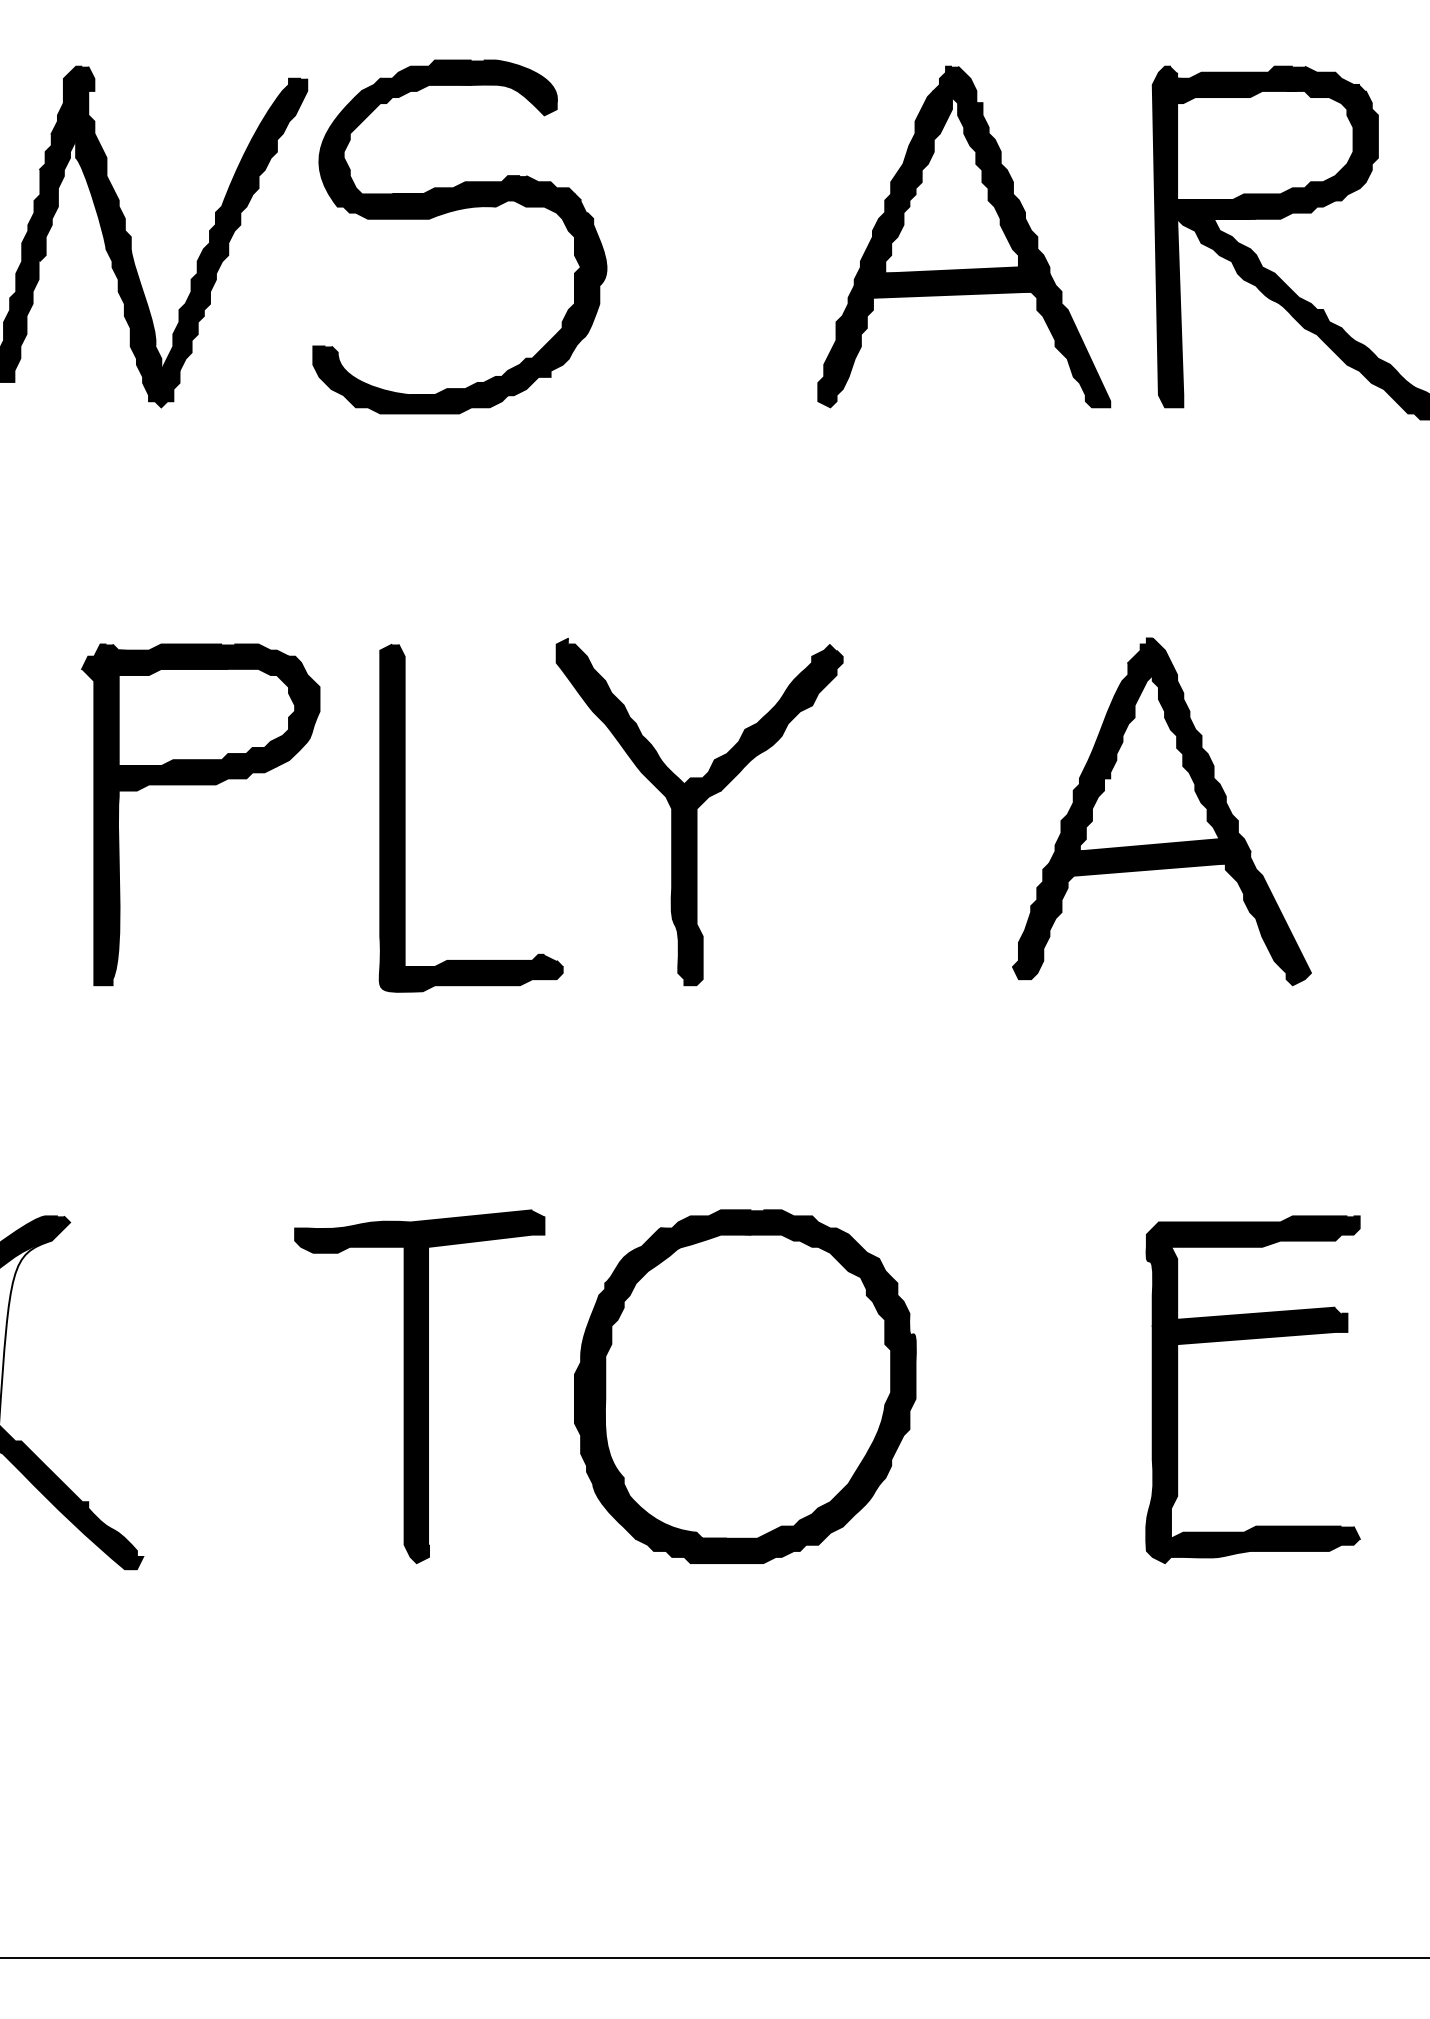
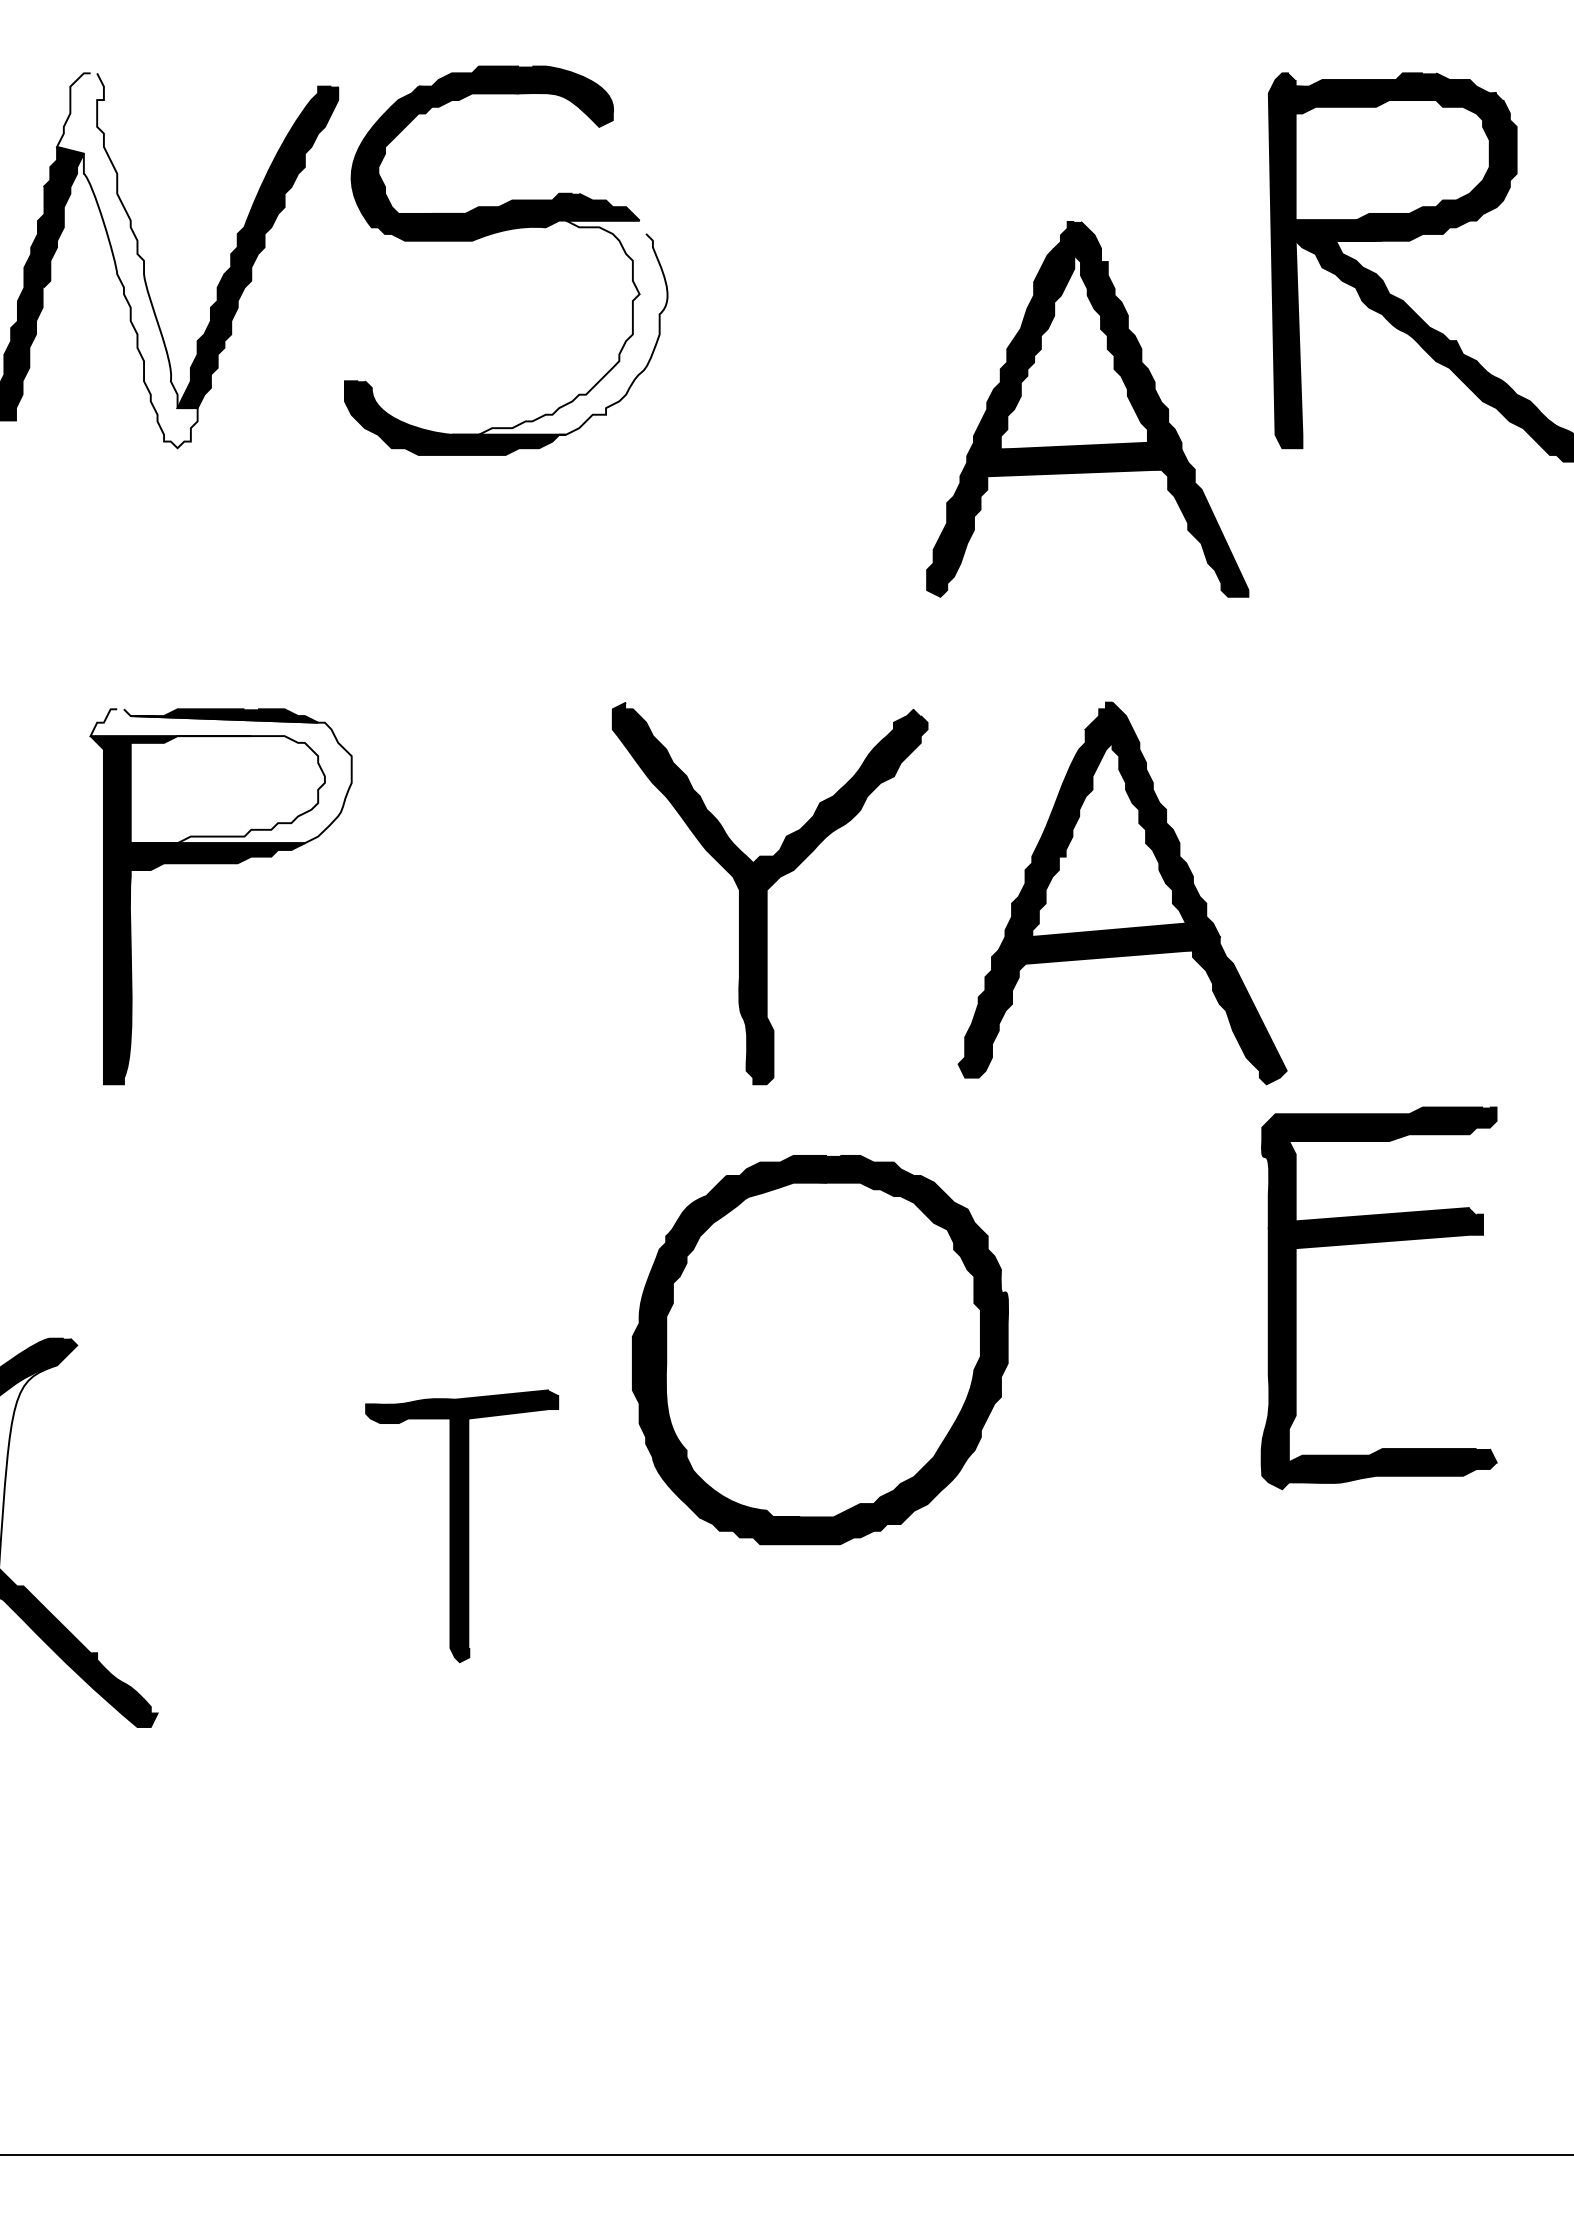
fill: (115, 236) -> (127, 260), removed
part: (964, 236) -> (1088, 408), moved
fill: (508, 297) -> (559, 327), removed
fill: (200, 705) -> (220, 776), removed
part: (1161, 811) -> (1122, 893), moved
part: (405, 817) -> (446, 899), removed
part: (1252, 1339) -> (1378, 1243), moved
part: (419, 1386) -> (461, 1525), size x0.7
part: (745, 1386) -> (820, 1349), moved

